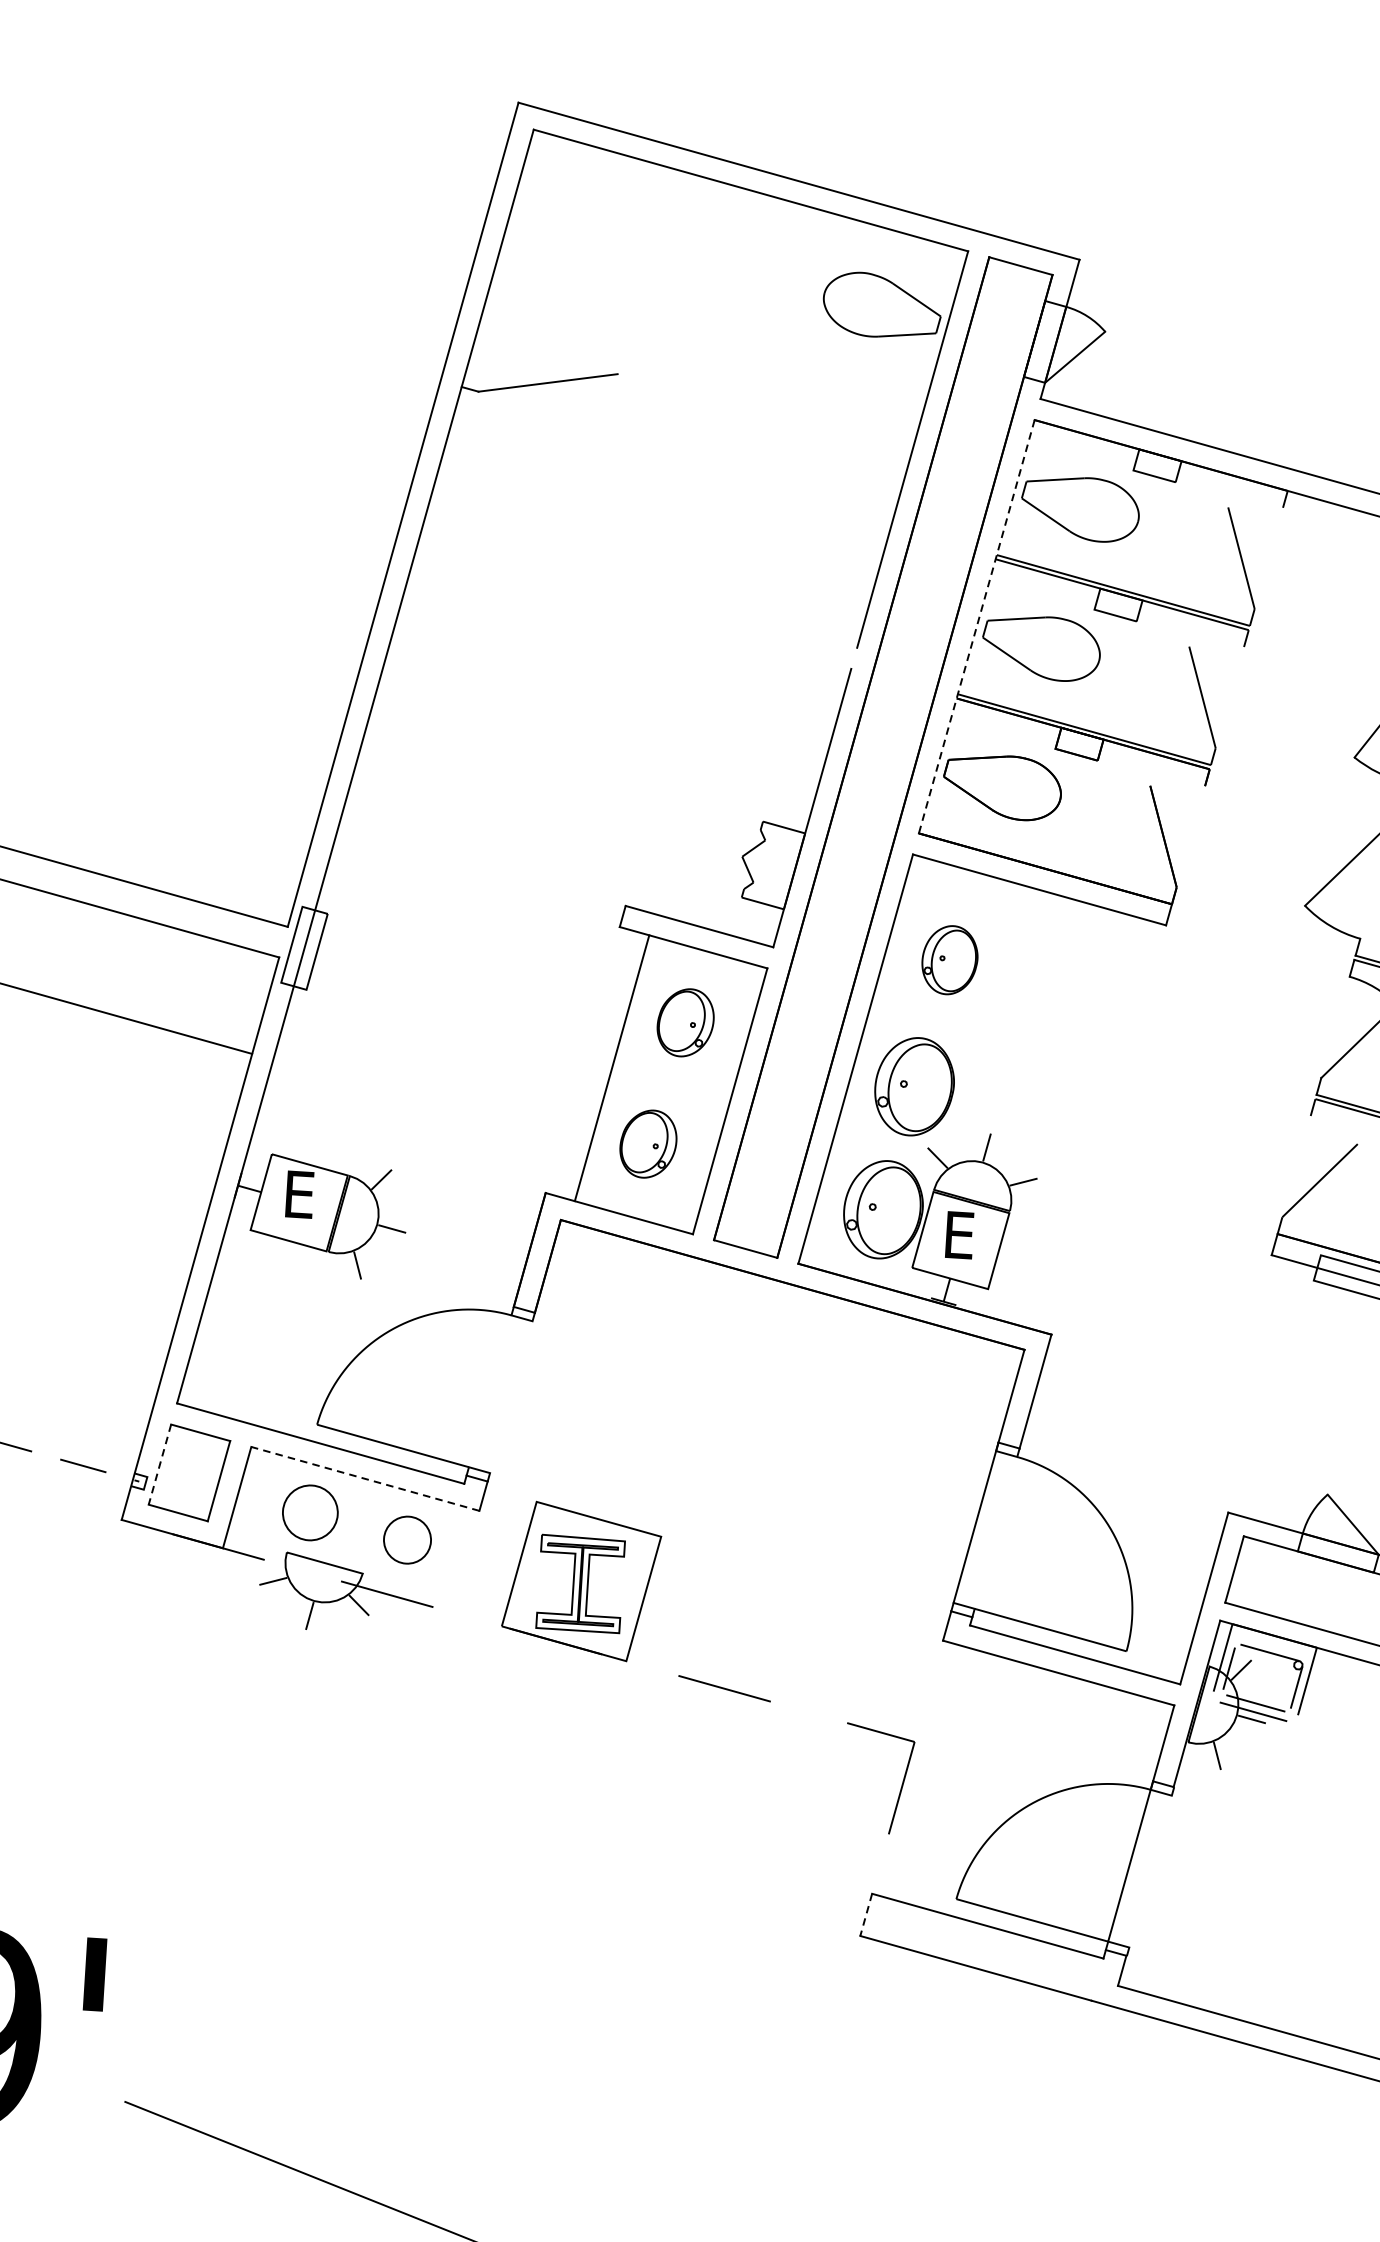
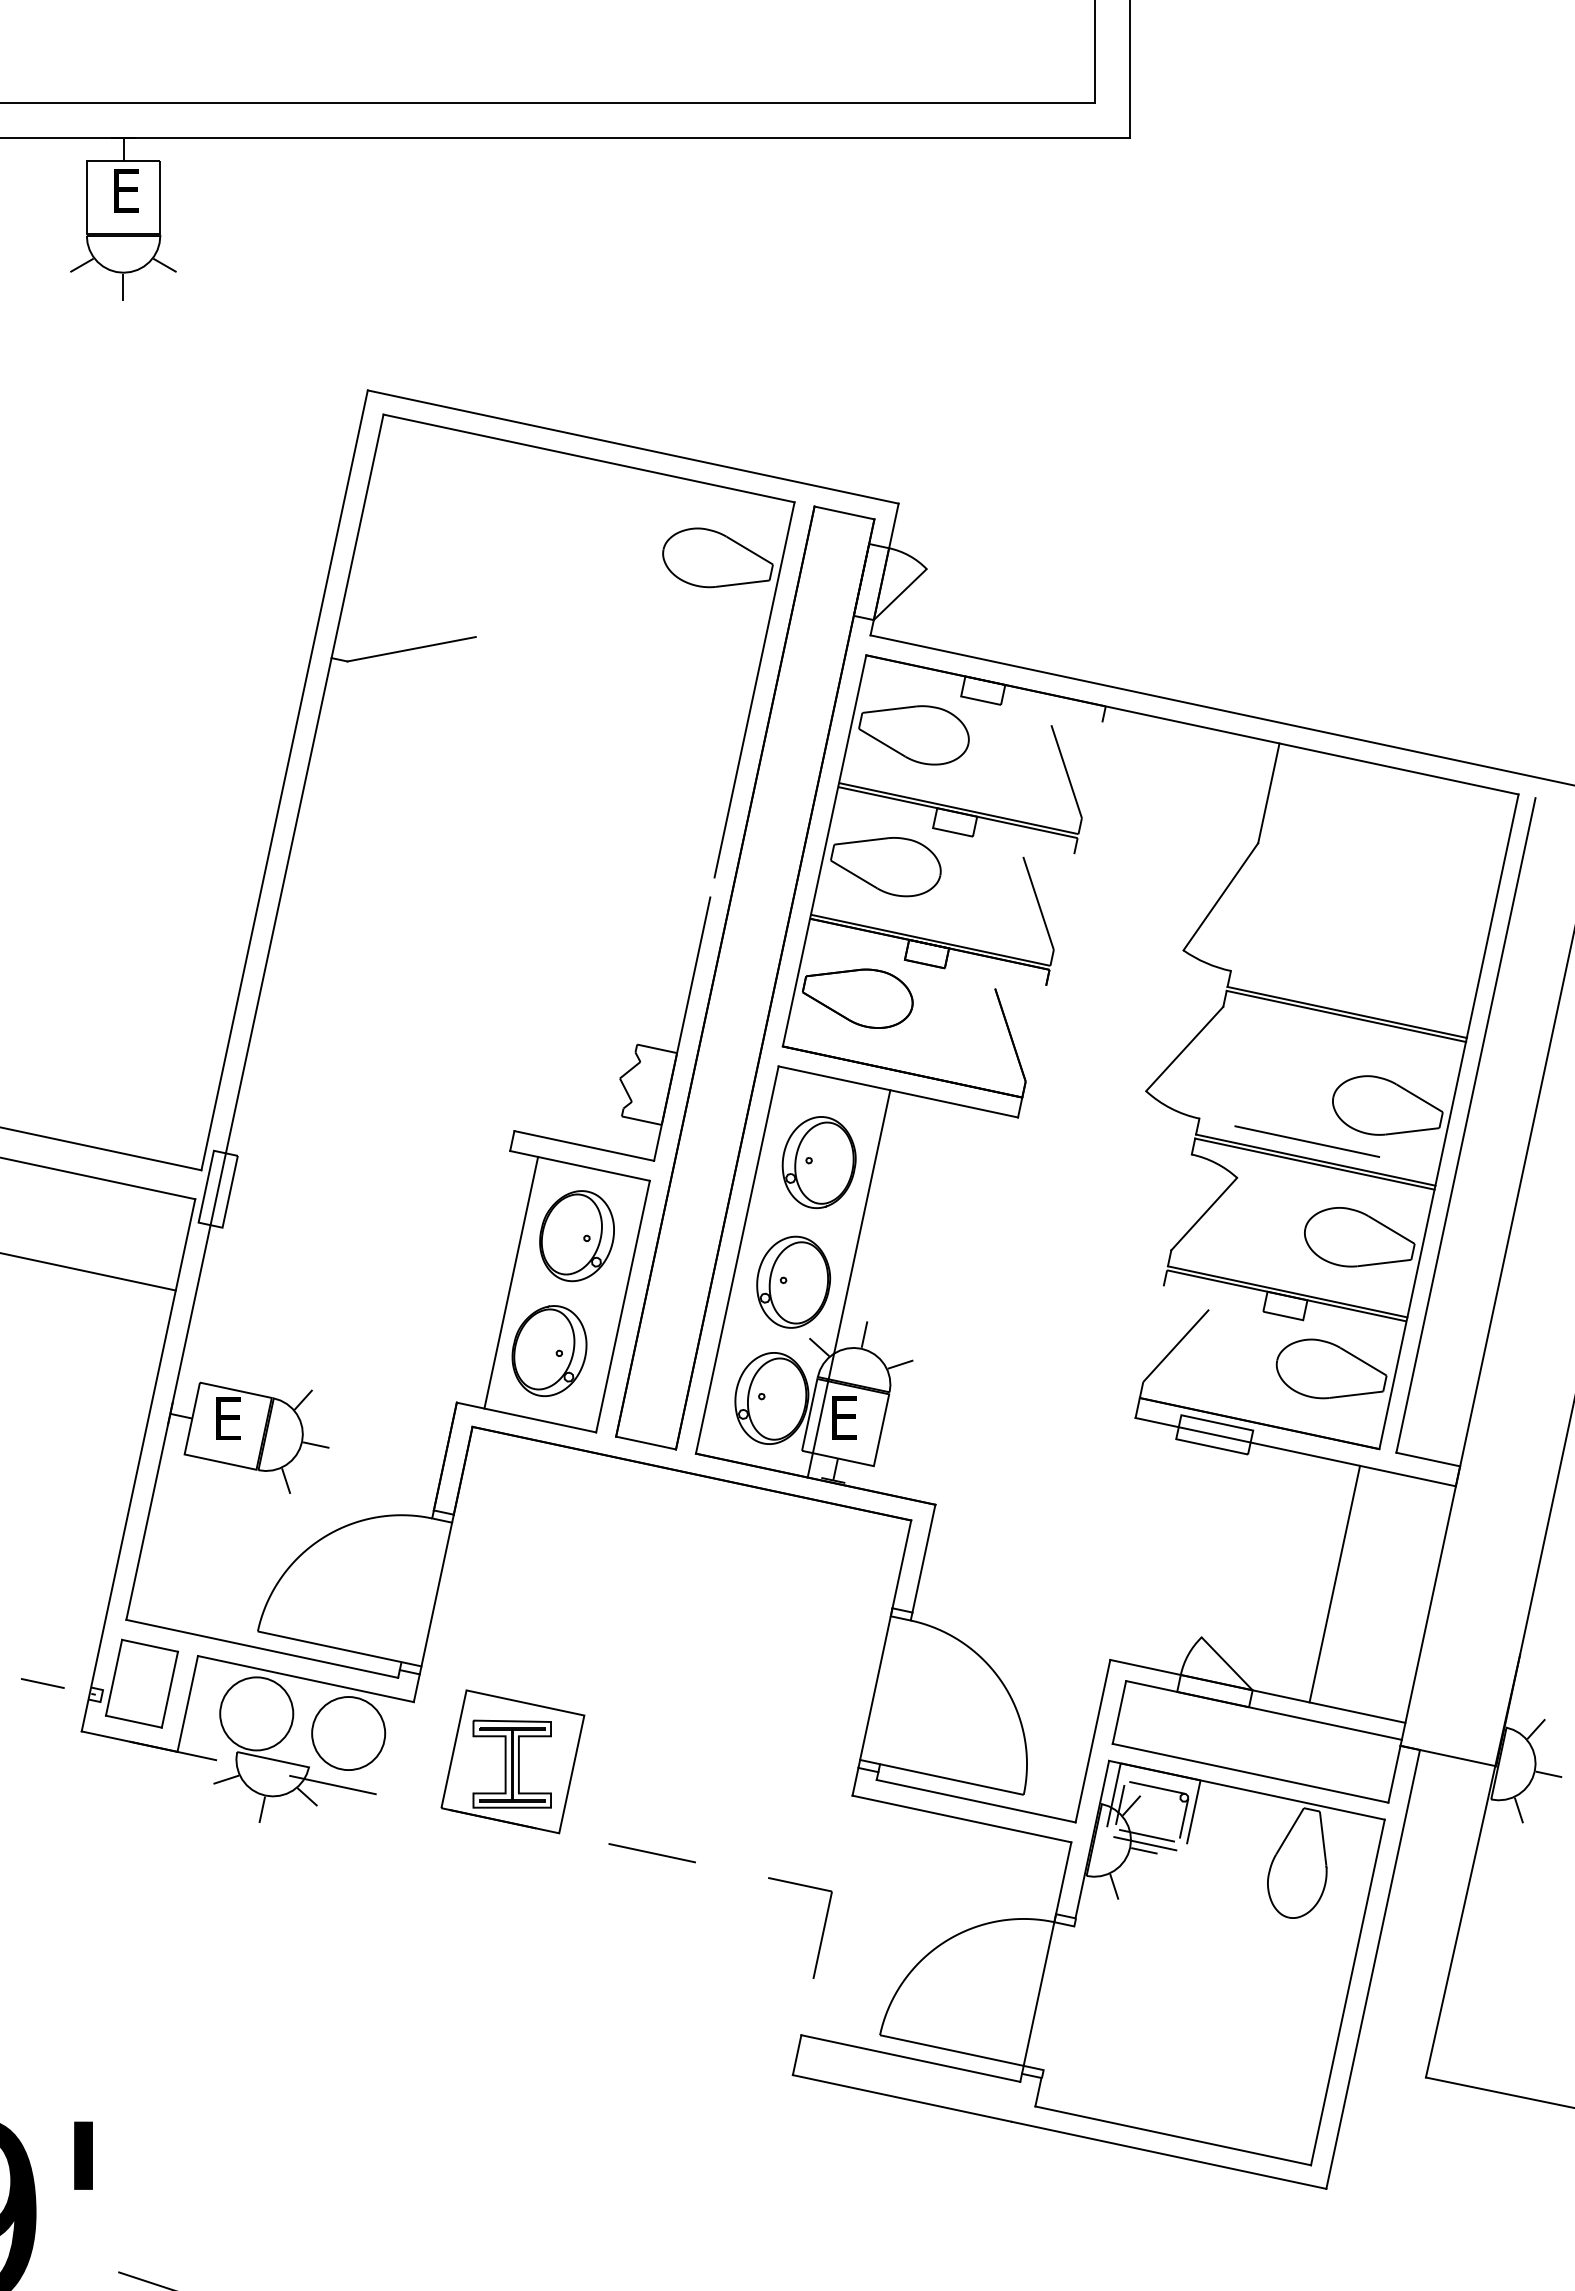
line: (976, 626) -> (824, 850), dashed -> solid
part: (949, 960) -> (818, 1162), size x1.43
part: (685, 1023) -> (576, 1236), size x1.43
line: (973, 1091) -> (848, 1283), added
part: (648, 1144) -> (549, 1351), size x1.43
line: (510, 1397) -> (436, 1594), added
line: (160, 1464) -> (114, 1677), dashed -> solid
line: (364, 1478) -> (305, 1678), dashed -> solid
circle: (310, 1512) -> (256, 1713), size x1.43
circle: (407, 1540) -> (348, 1733), size x1.67
line: (866, 1915) -> (797, 2055), dashed -> solid

